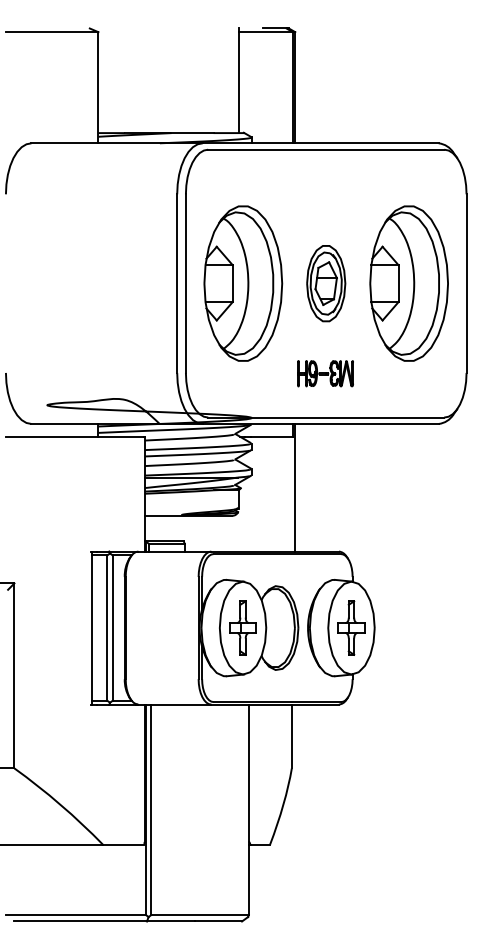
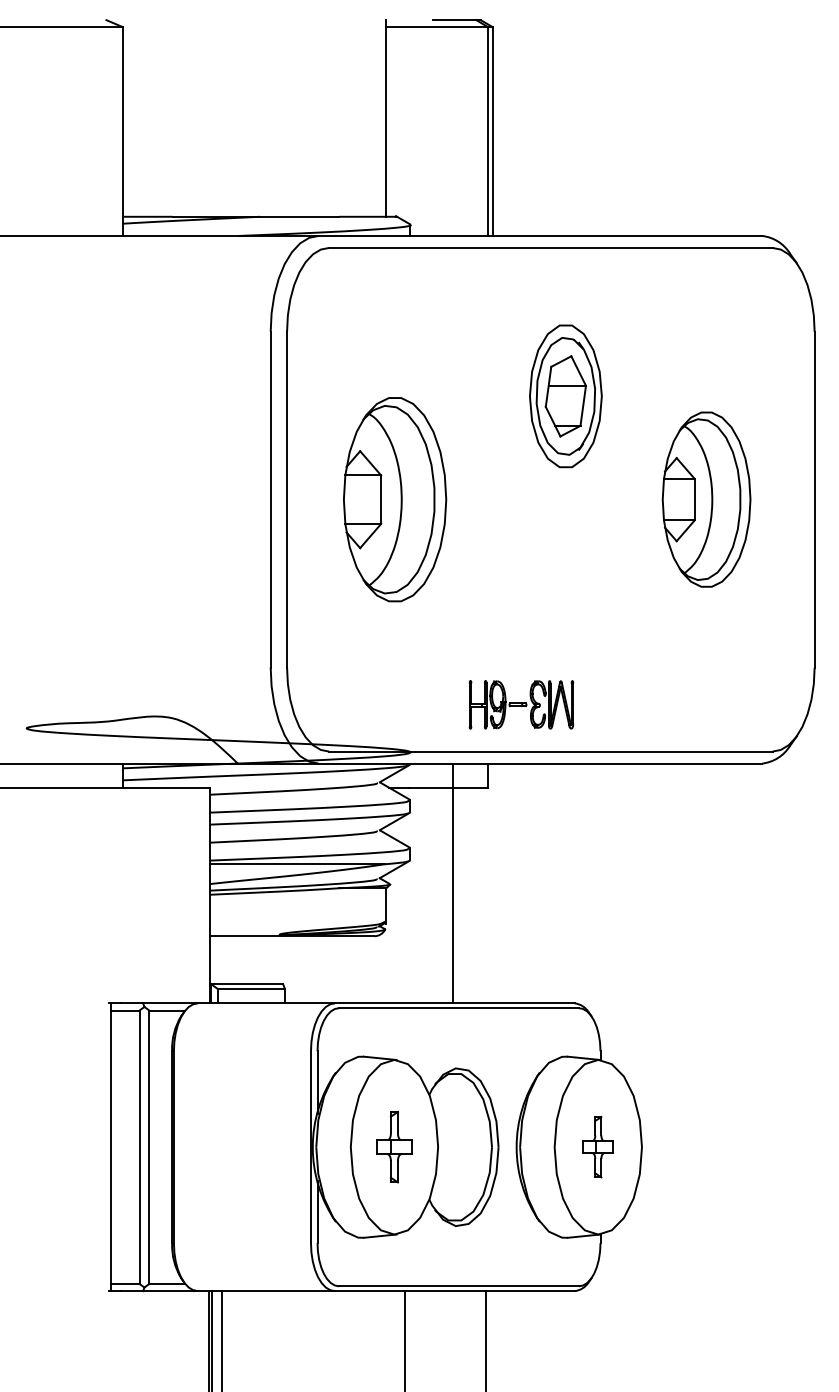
part: (243, 283) -> (395, 499), size x0.7
part: (326, 283) -> (566, 396), moved
part: (408, 283) -> (705, 499), size x0.6
part: (325, 373) -> (521, 704), moved
line: (295, 487) -> (453, 882), moved
part: (242, 627) -> (393, 1146), size x0.7
part: (351, 627) -> (598, 1146), size x0.6

